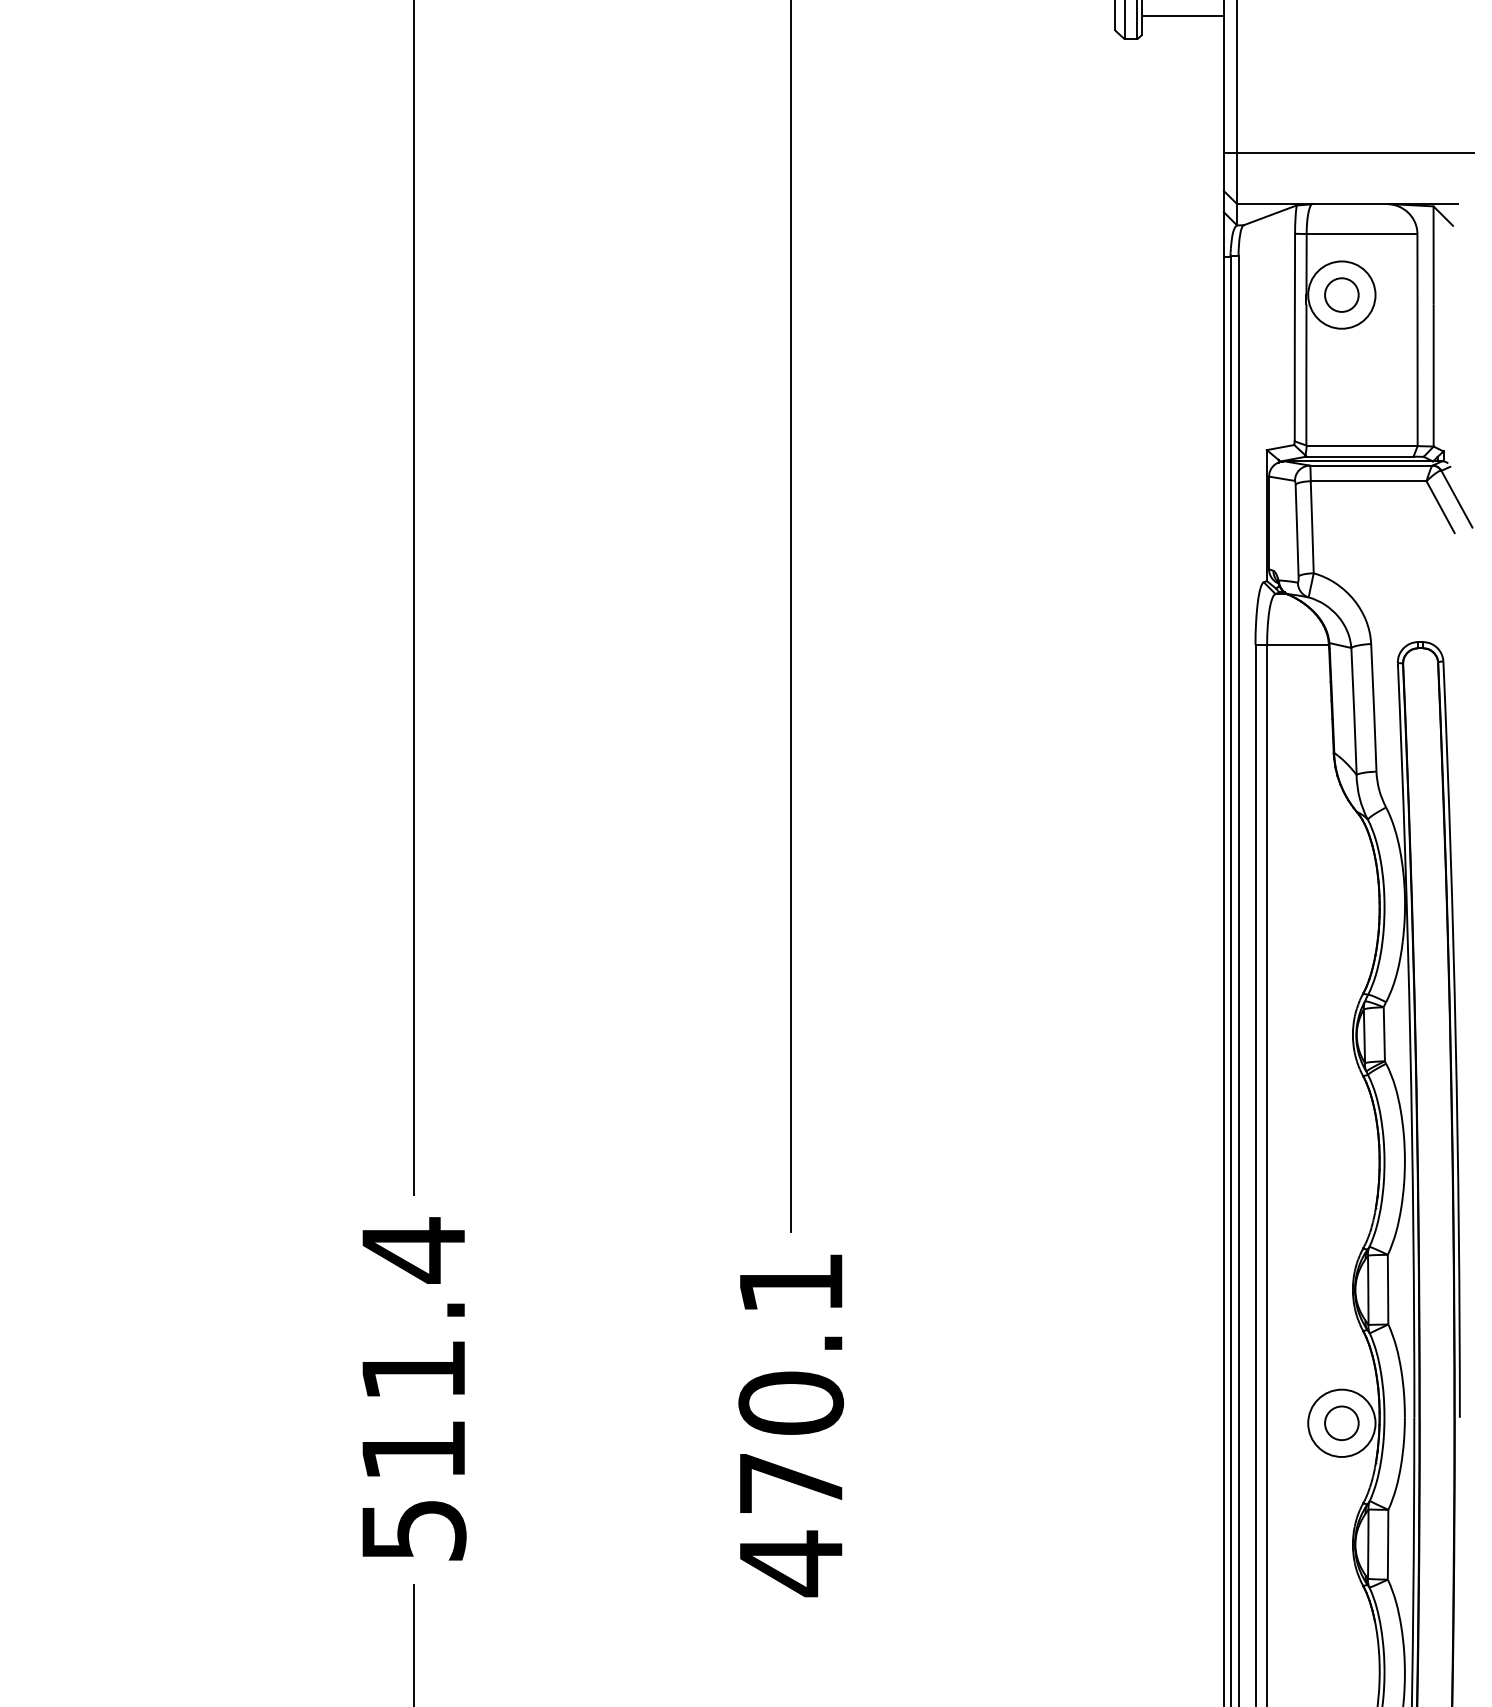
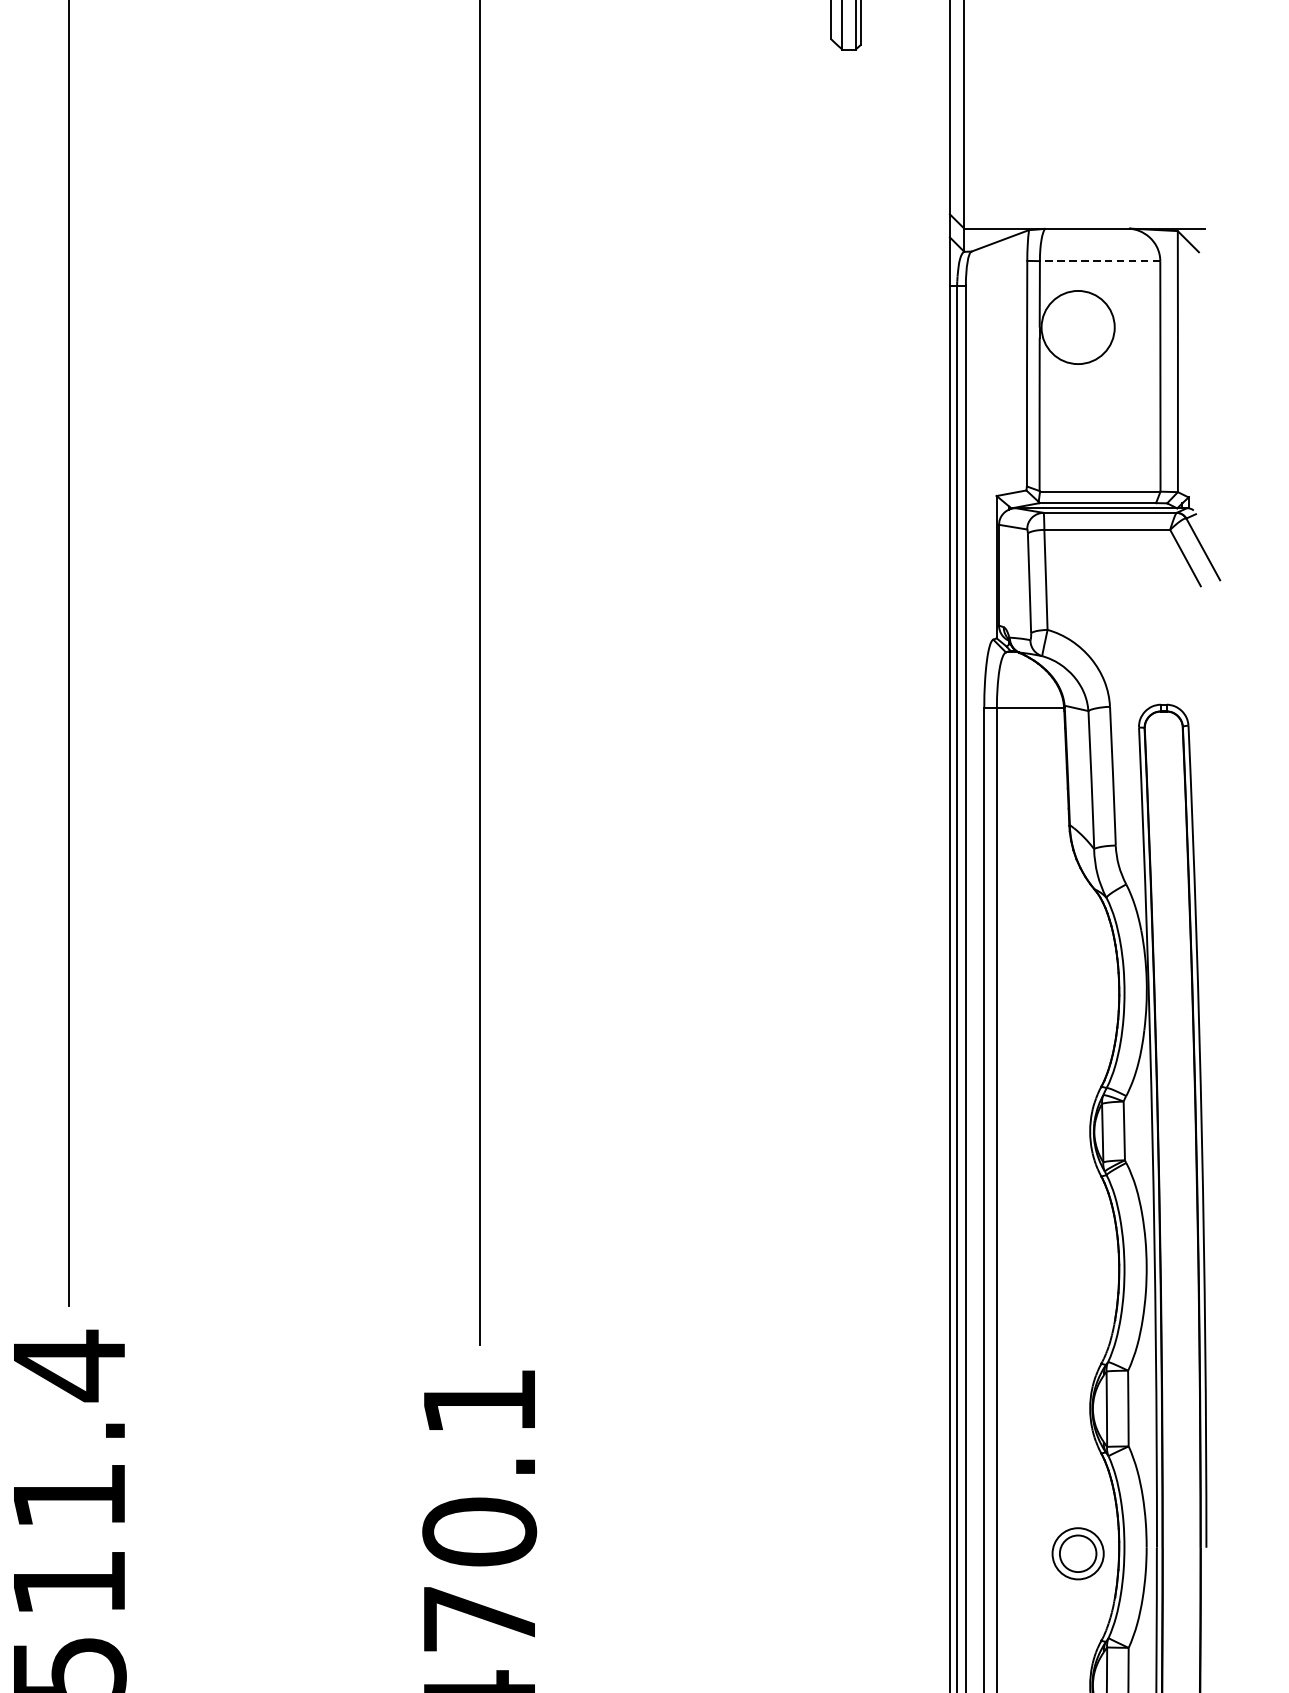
line: (1182, 15) -> (904, 23), removed
line: (1348, 153) -> (1085, 173), removed
line: (1361, 234) -> (1099, 261), solid -> dashed
circle: (1341, 294) -> (1077, 326), removed
circle: (1341, 1422) -> (1077, 1552), size x0.7

